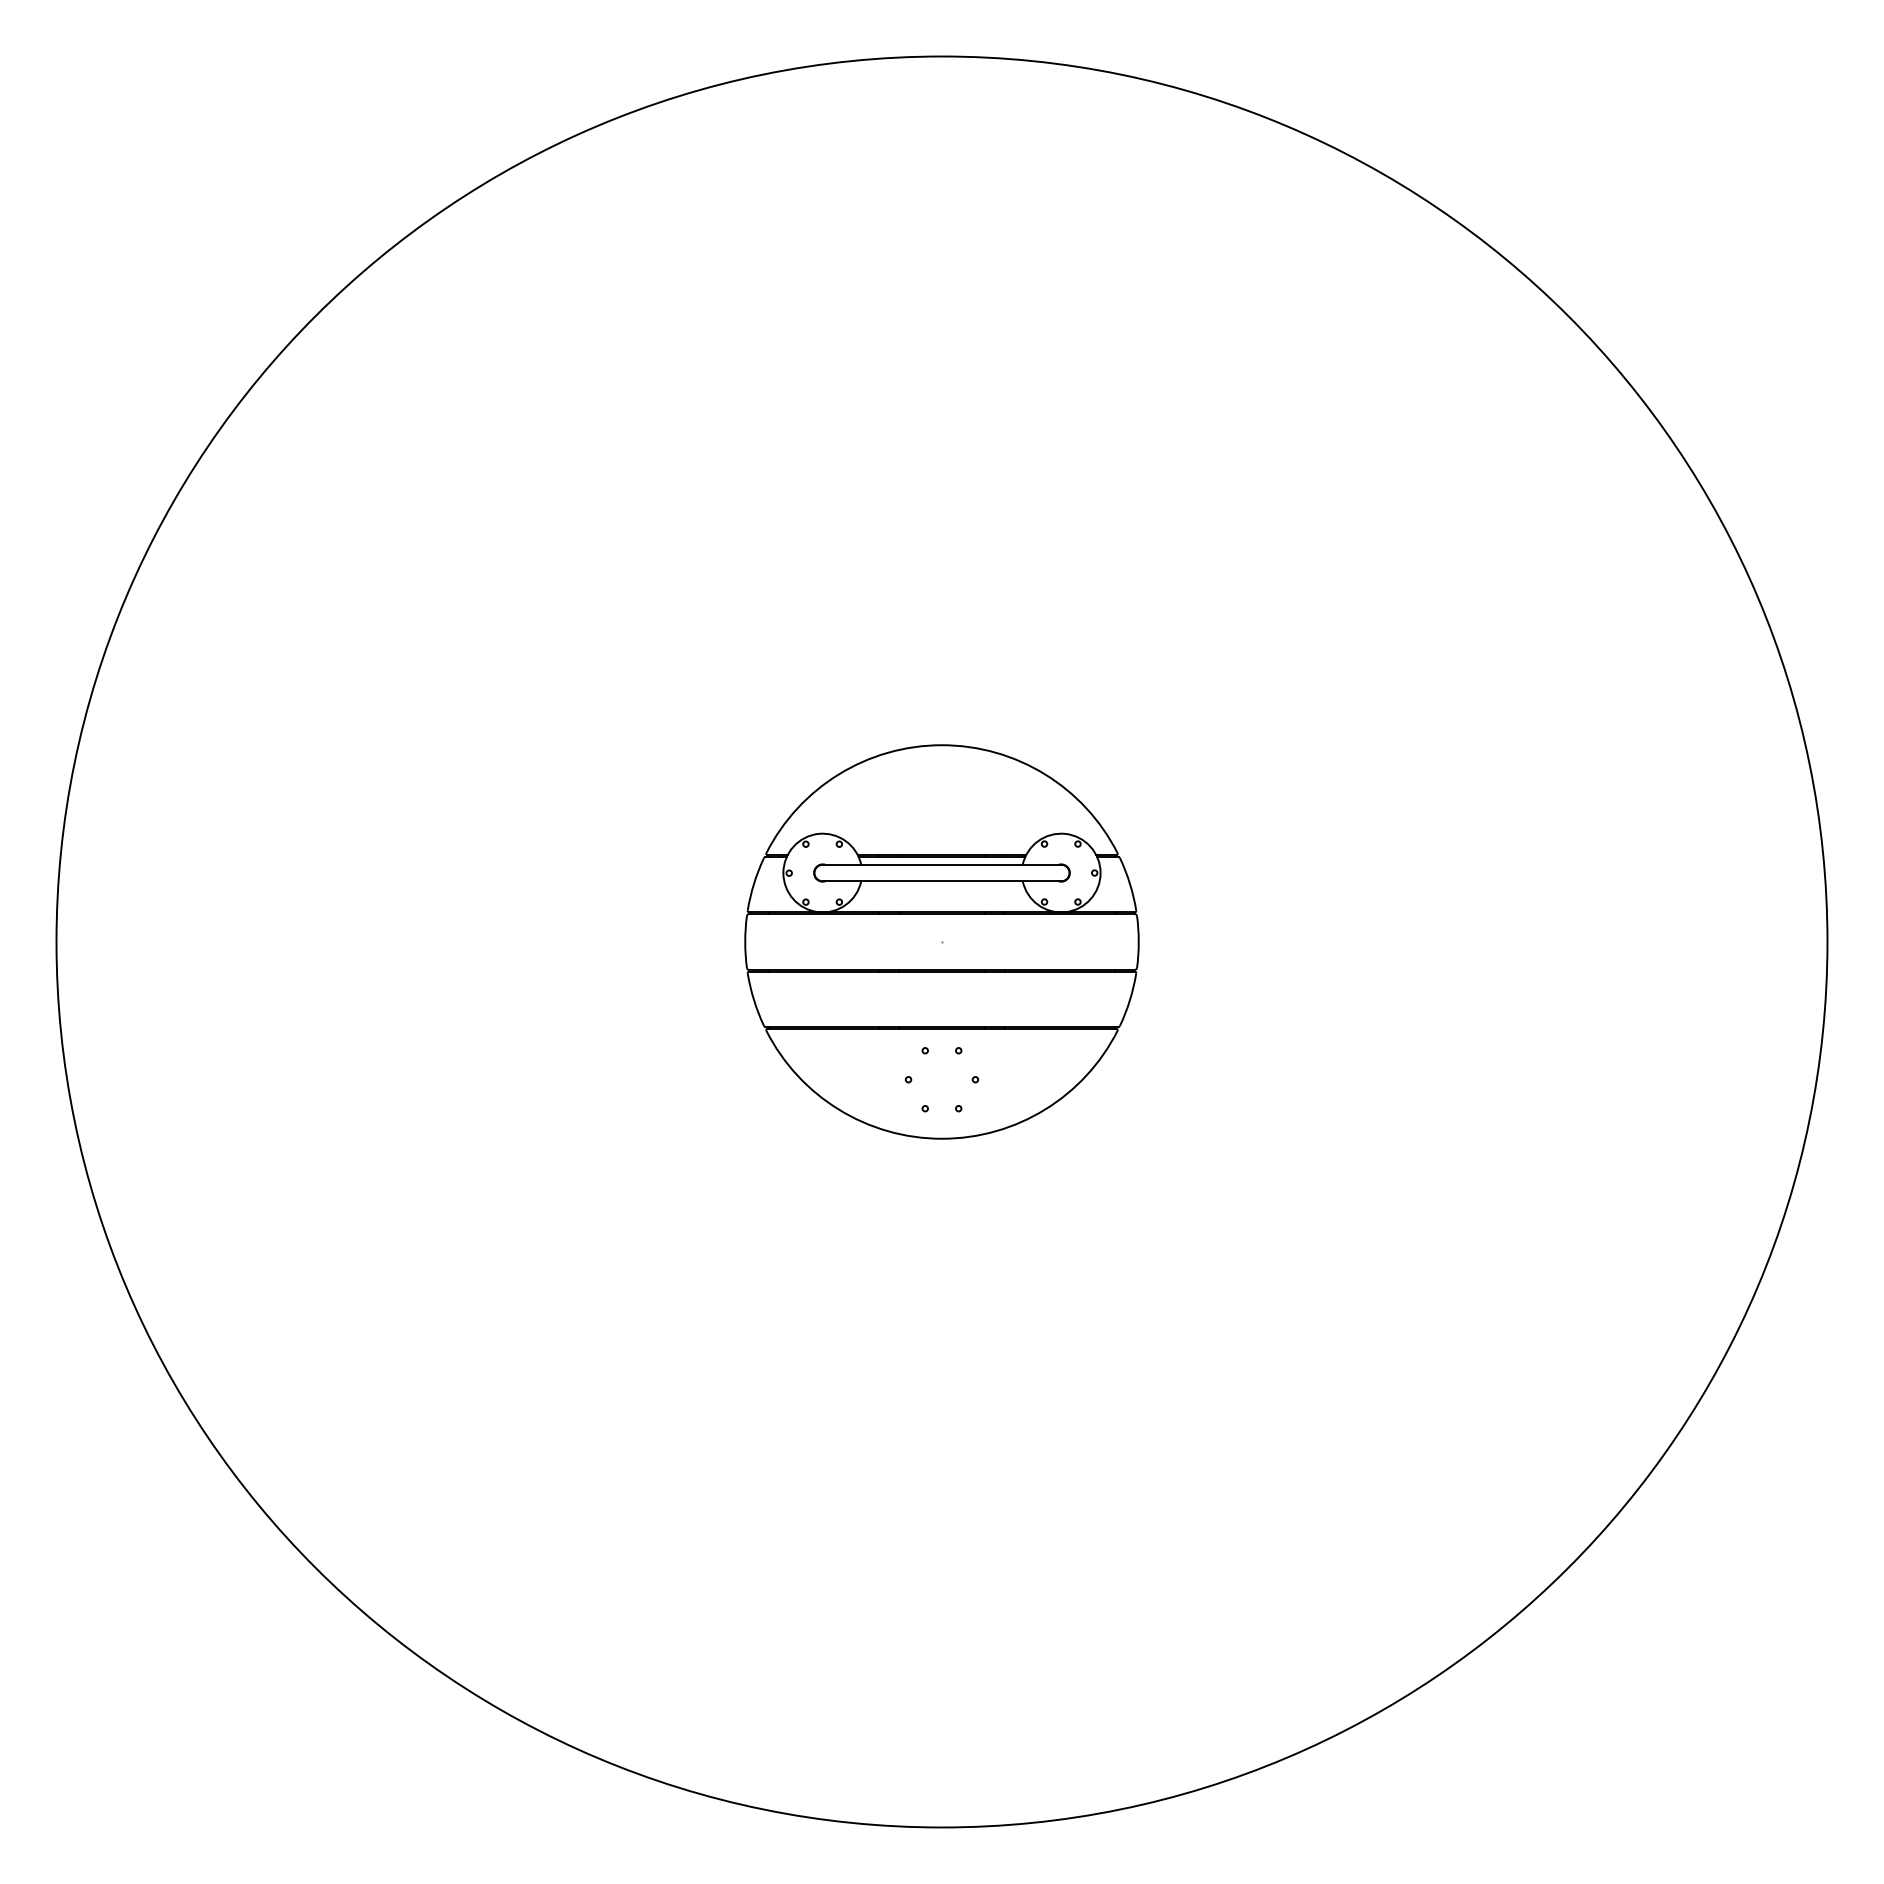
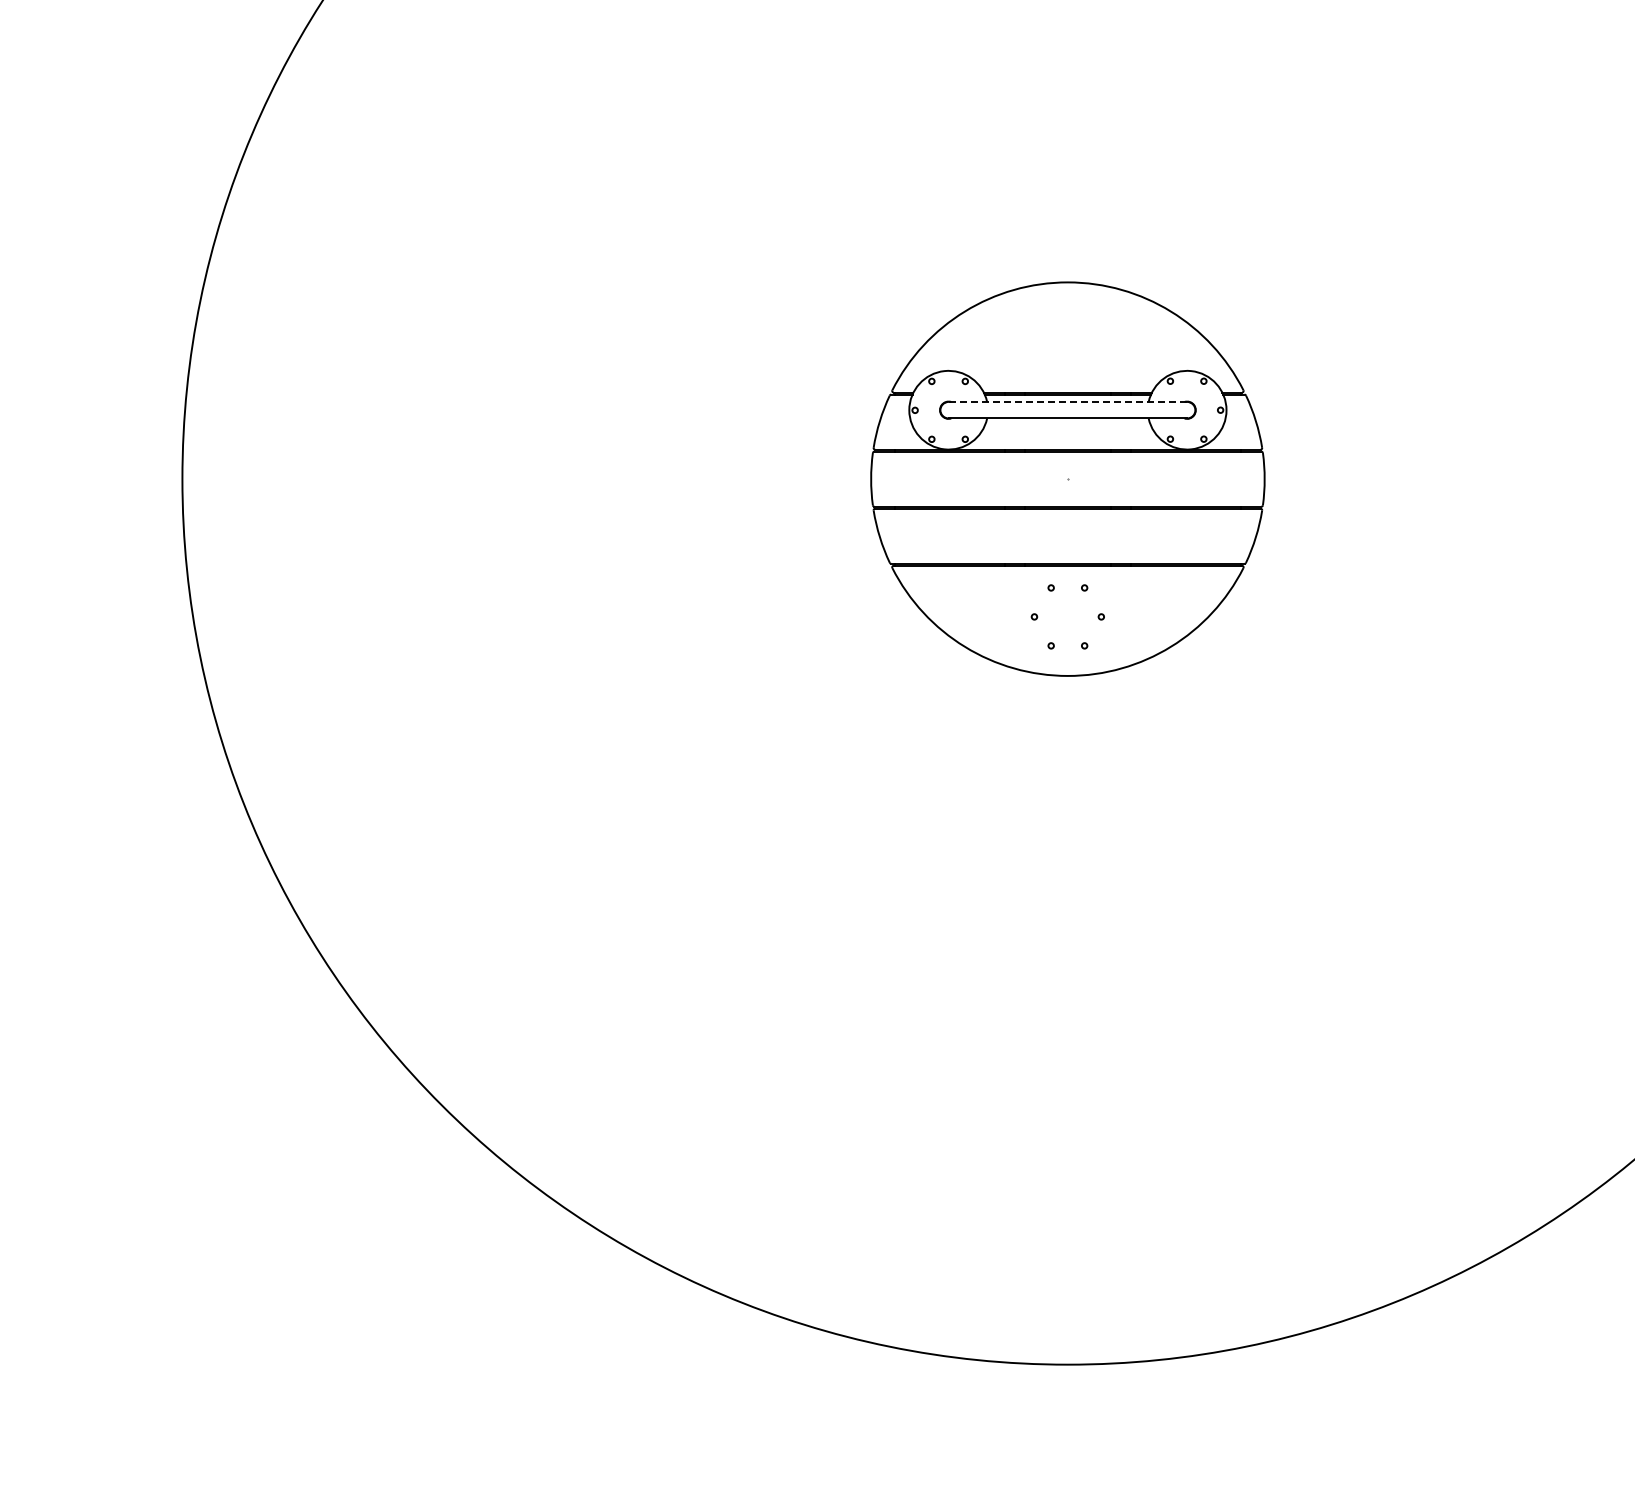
line: (941, 864) -> (1067, 401), solid -> dashed

